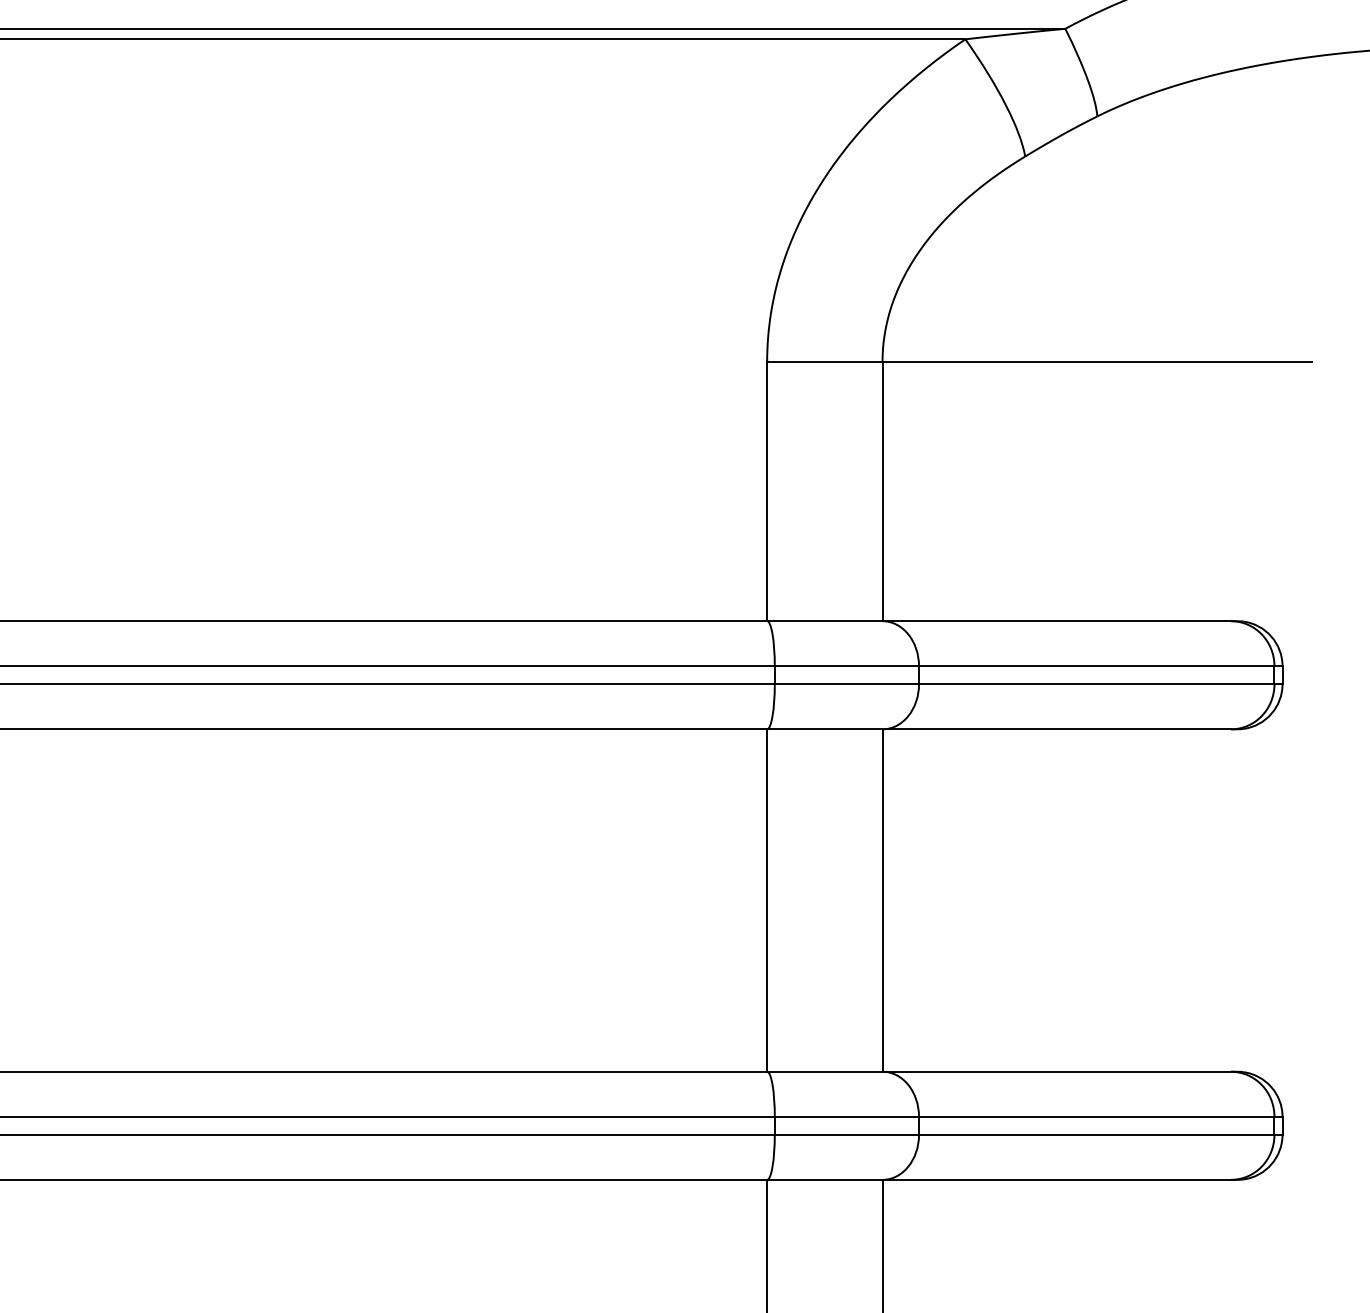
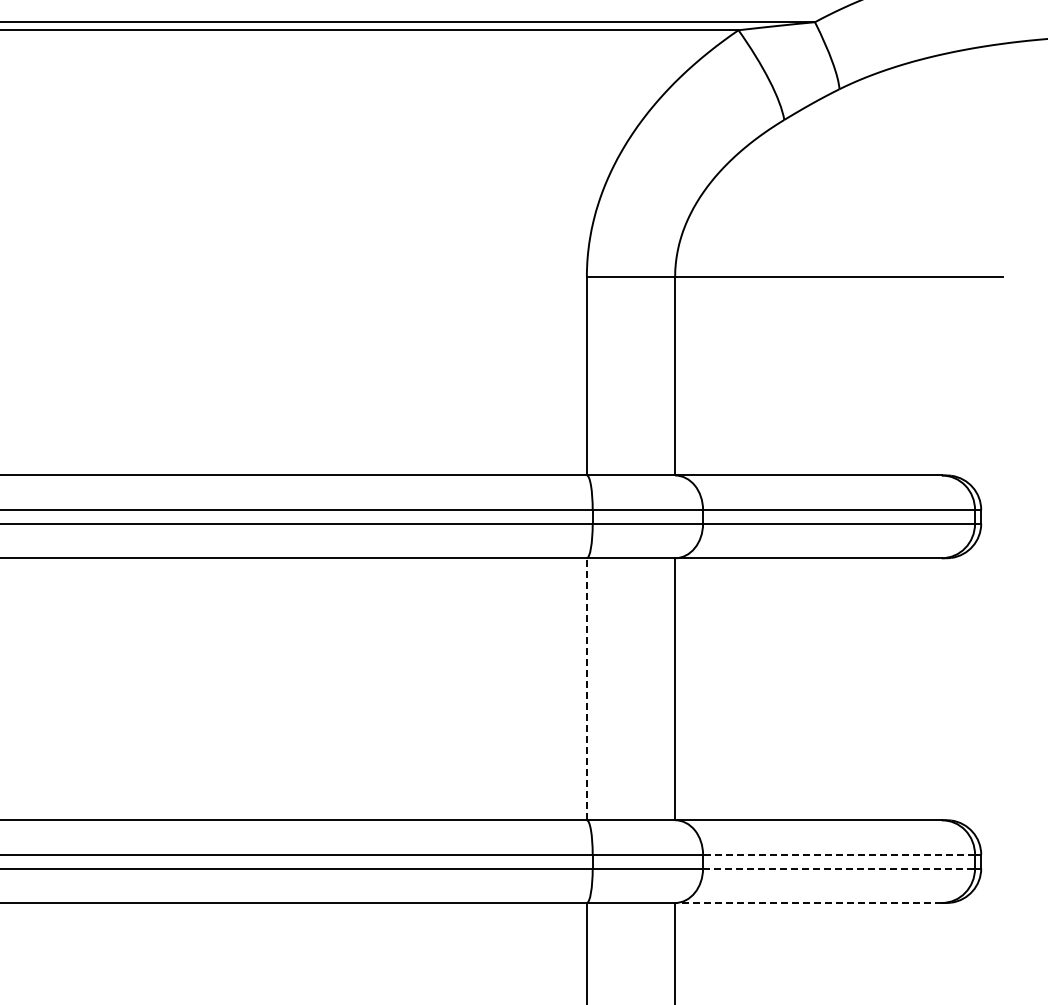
line: (766, 899) -> (586, 688), solid -> dashed
line: (1097, 1116) -> (839, 854), solid -> dashed
line: (1097, 1134) -> (839, 868), solid -> dashed
line: (1055, 1179) -> (807, 902), solid -> dashed

